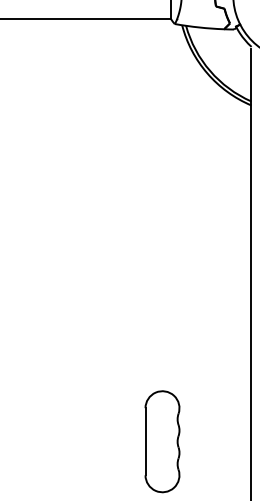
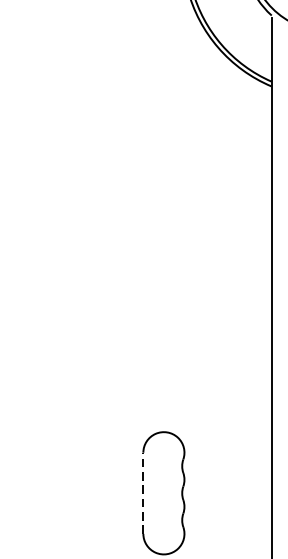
line: (145, 441) -> (143, 492), solid -> dashed

